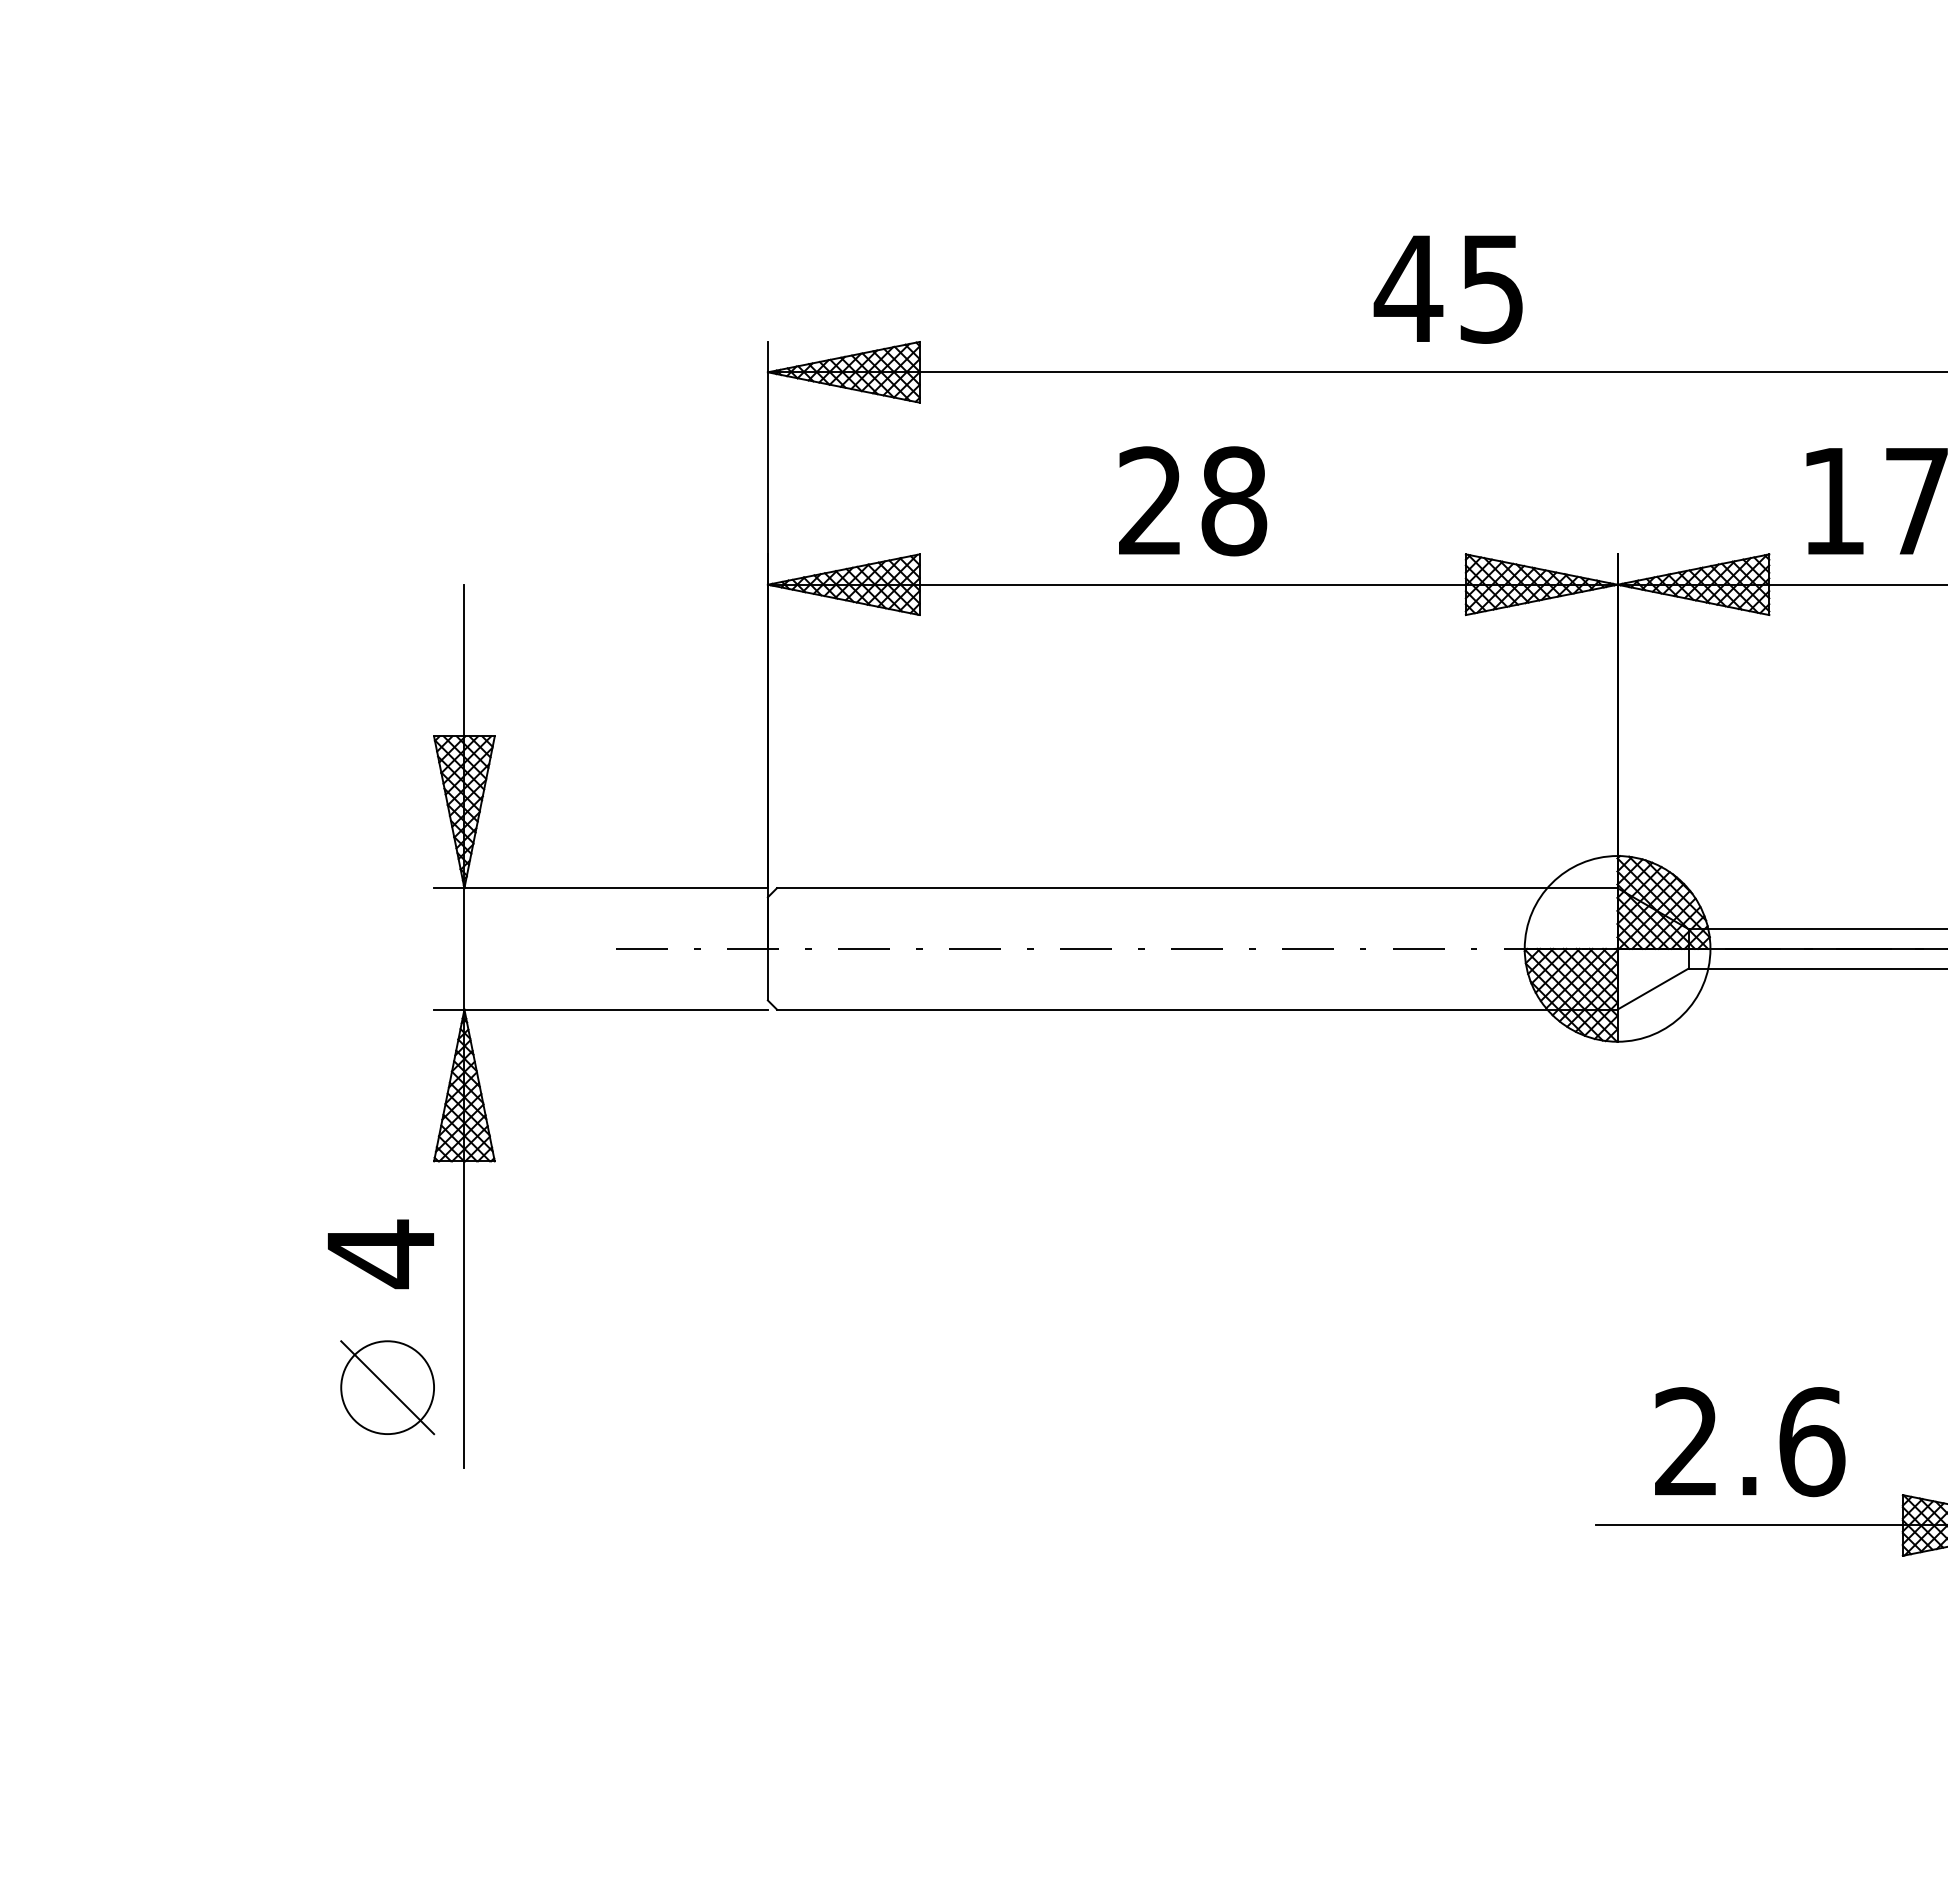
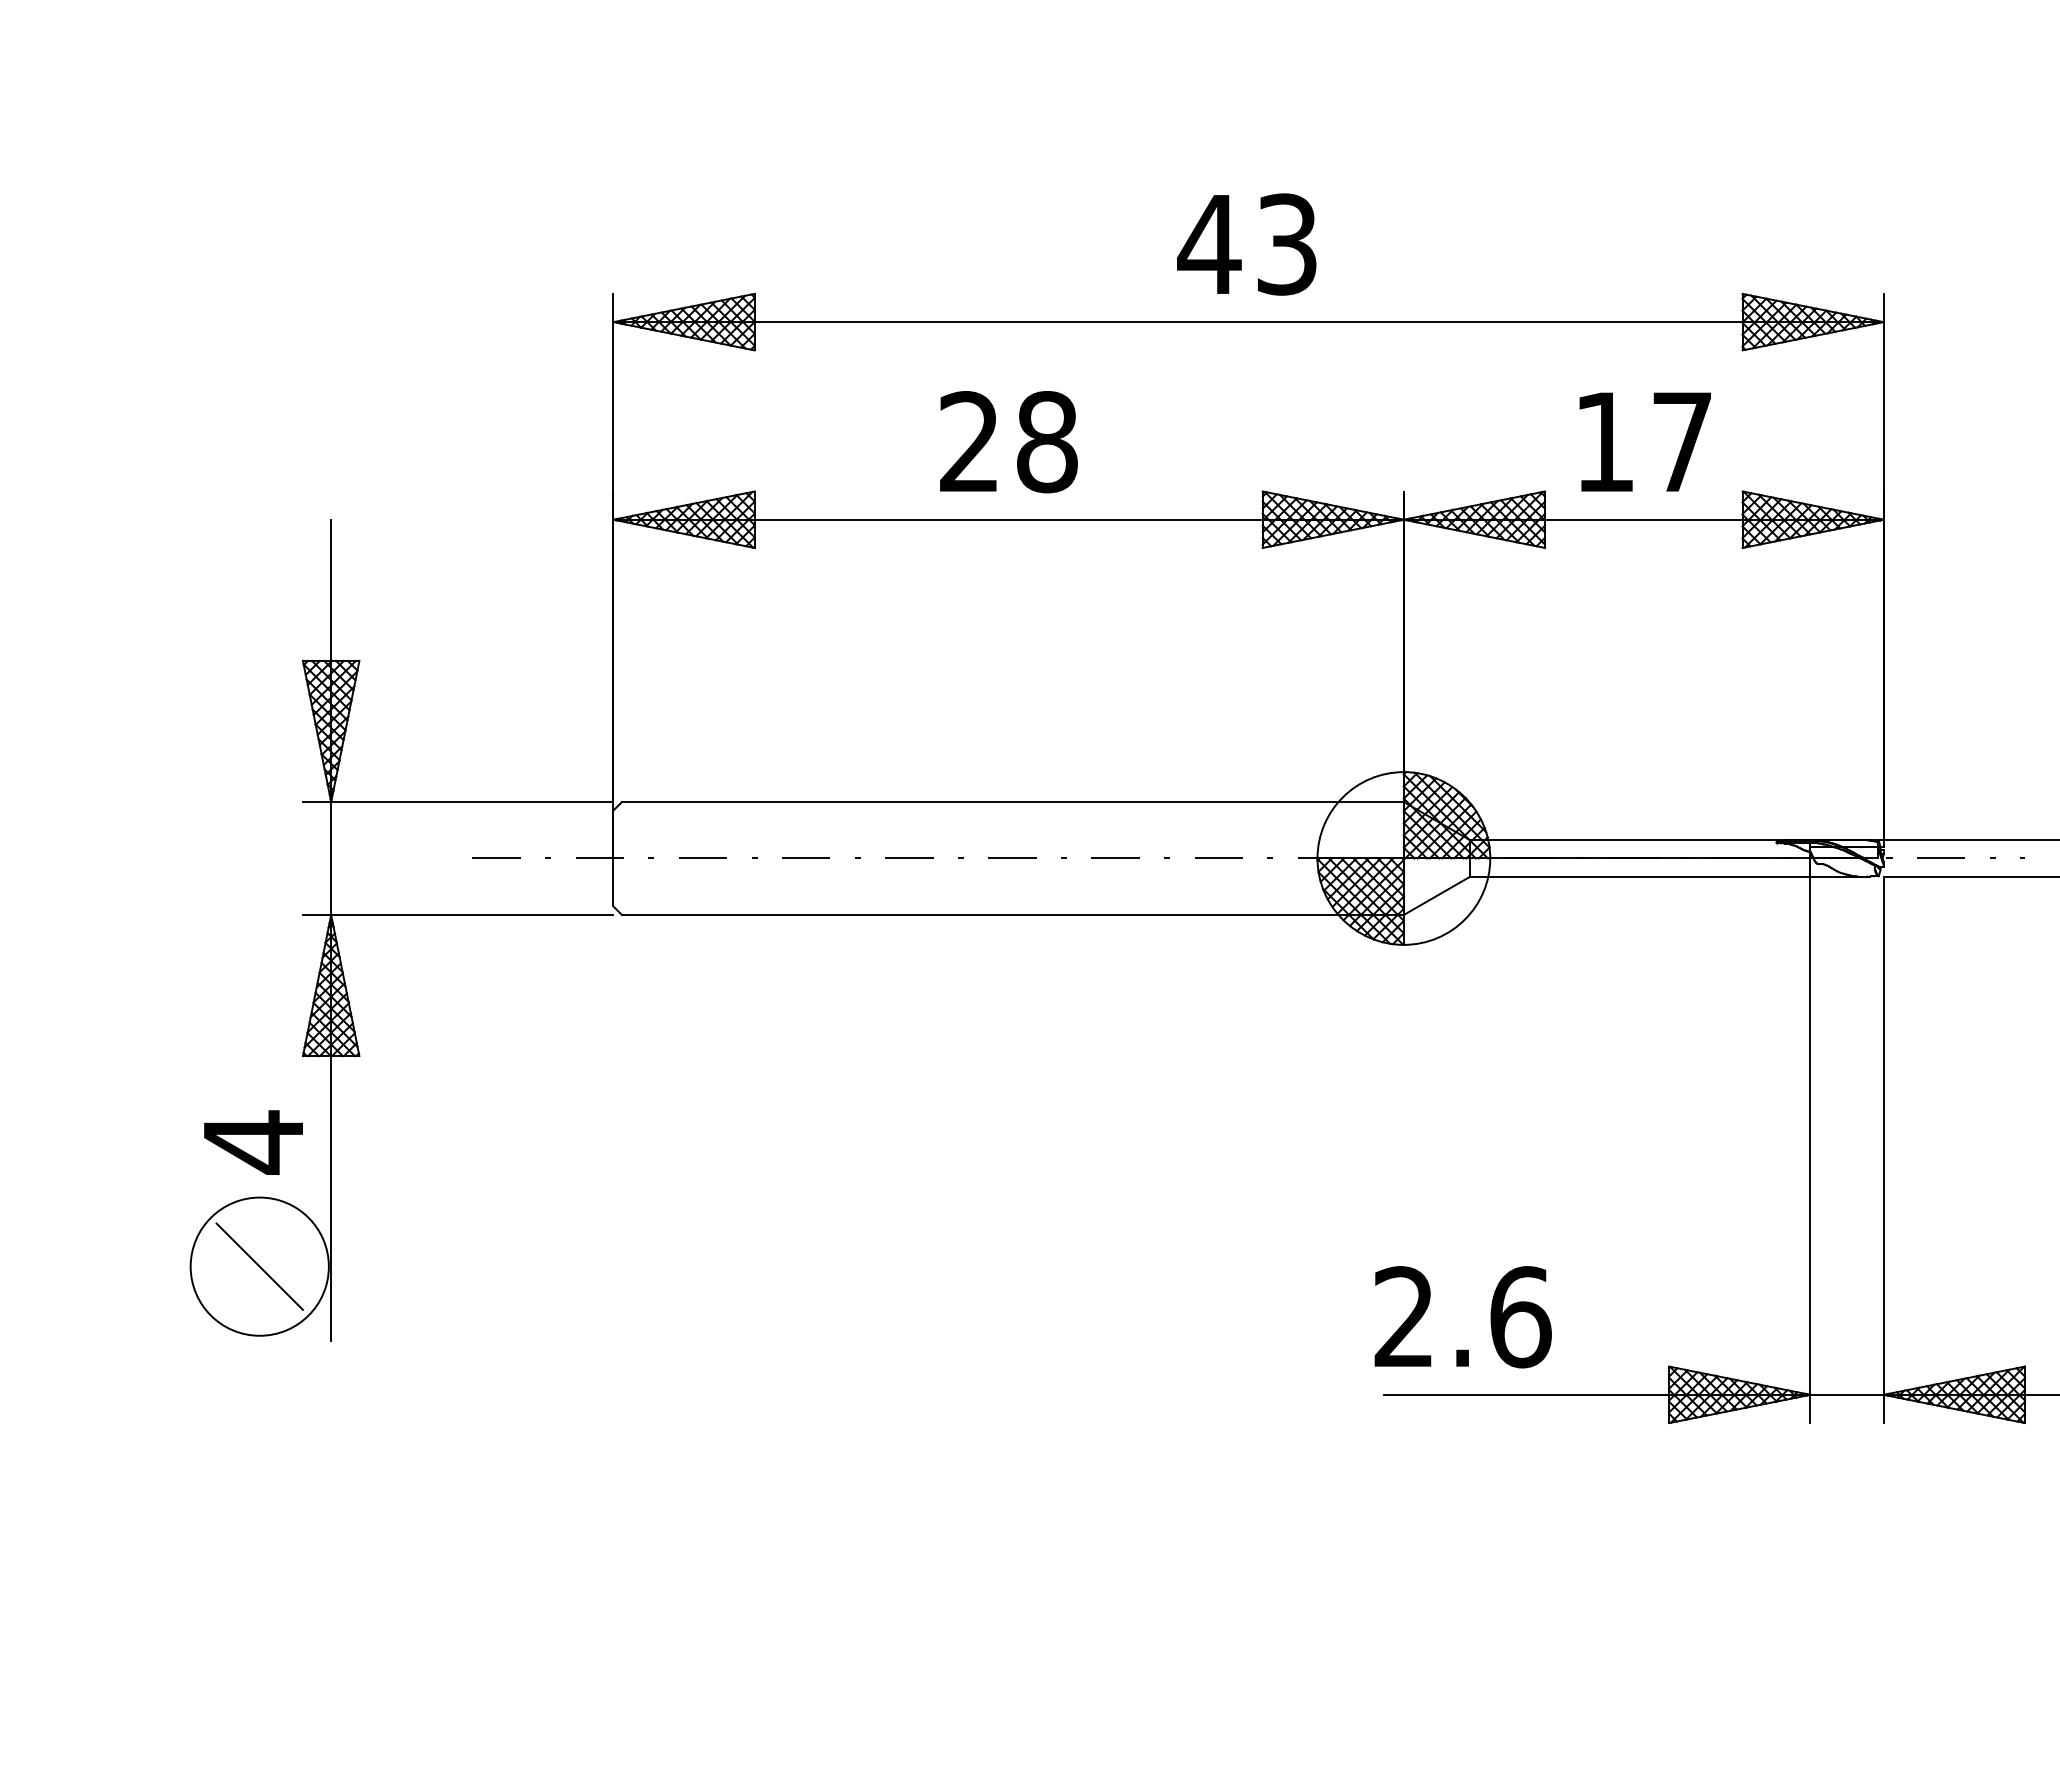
text: (1492, 288) -> (1287, 244), 45 -> 43
circle: (387, 1387) -> (259, 1266), size x1.6
text: (1749, 1442) -> (1462, 1317), moved

